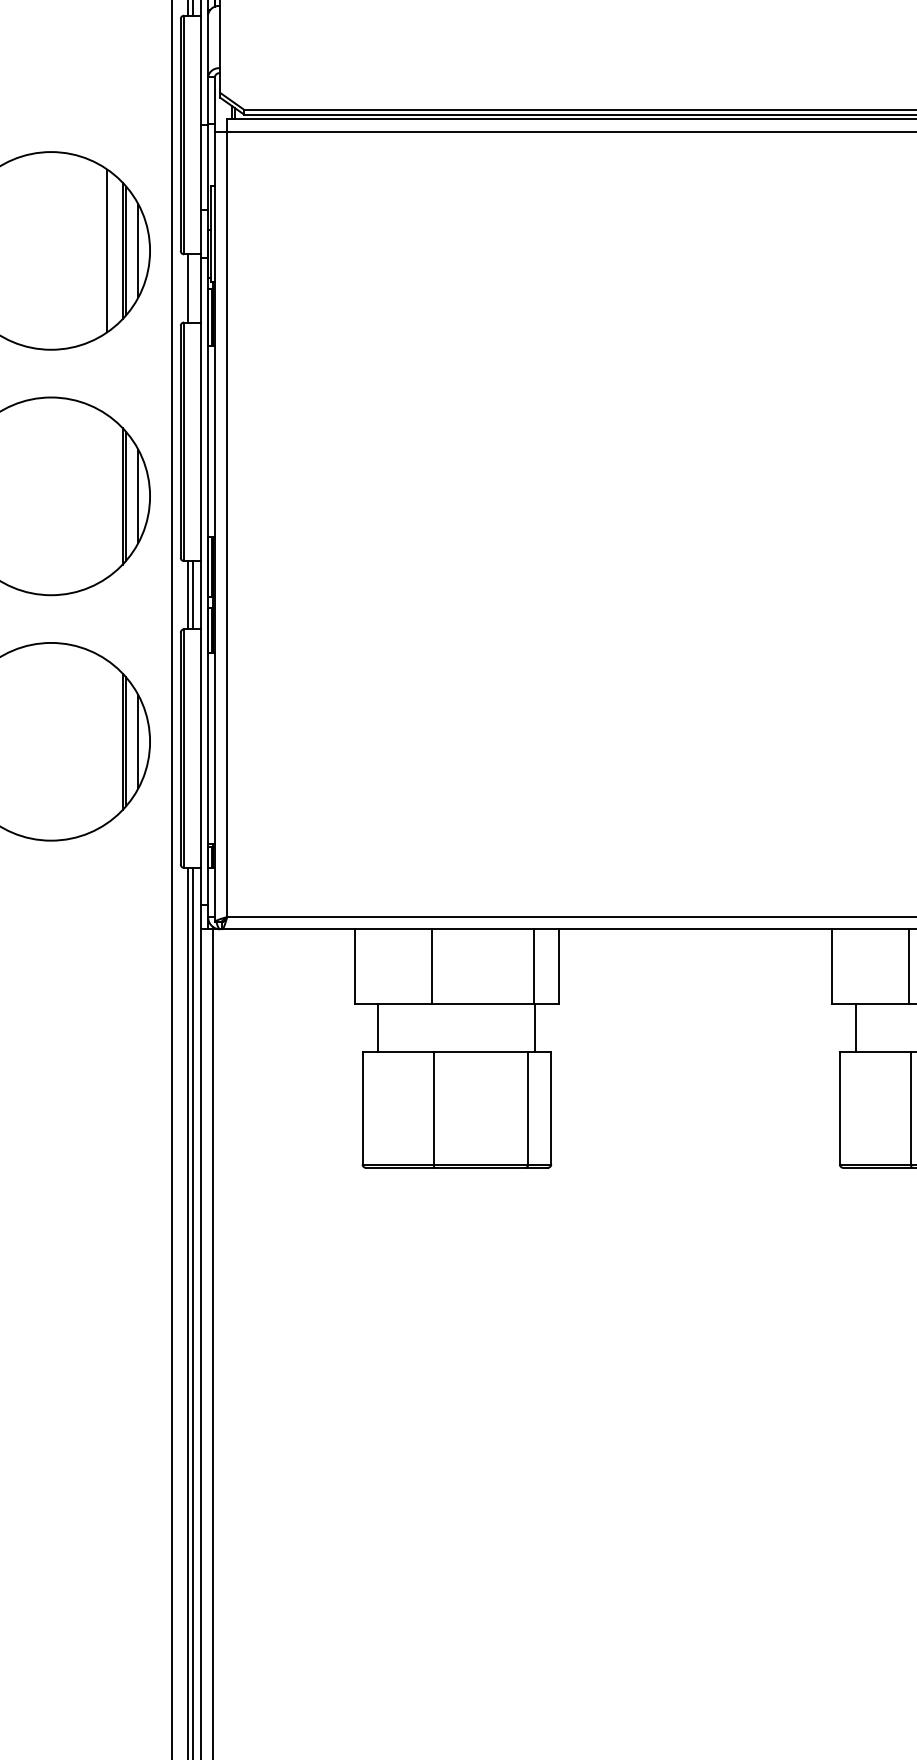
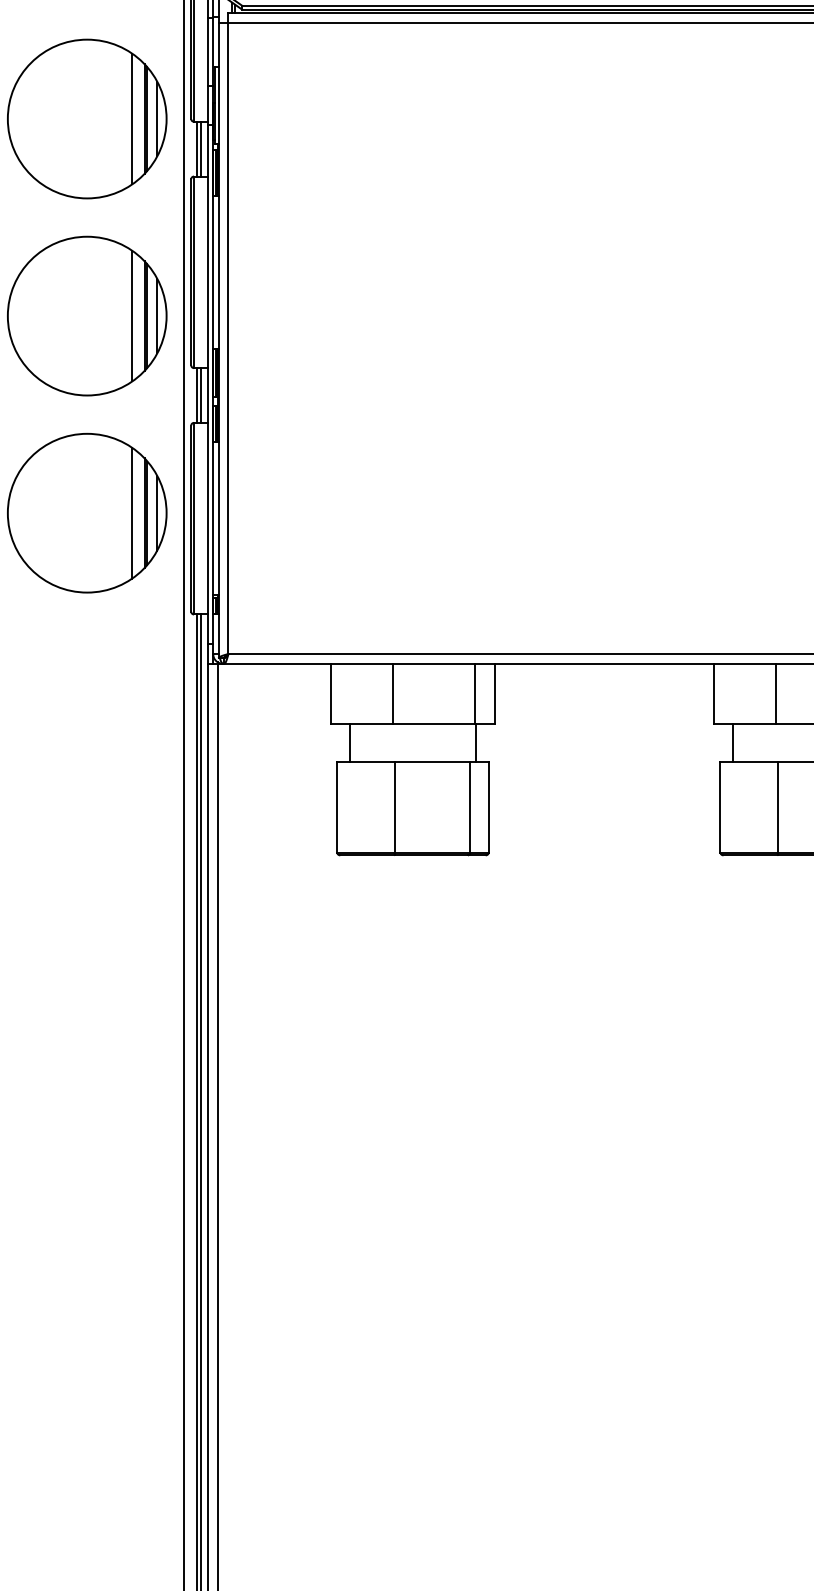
line: (192, 287) -> (200, 148), added
line: (107, 495) -> (132, 315), added
line: (107, 740) -> (132, 512), added

